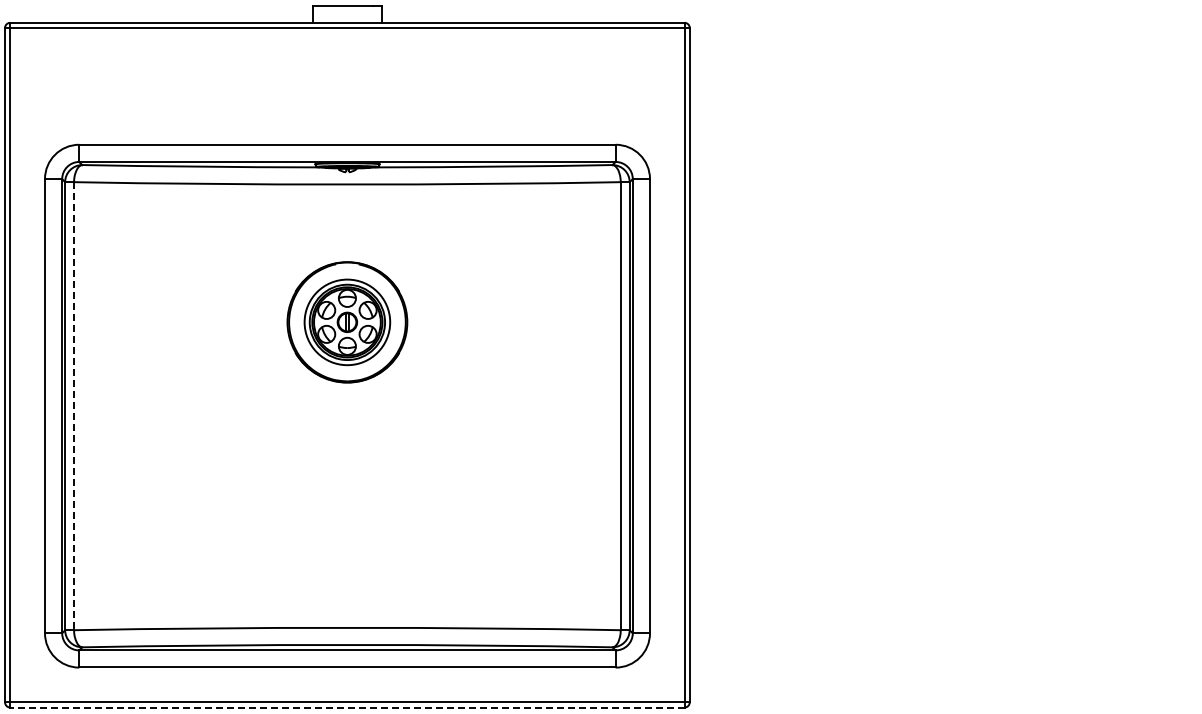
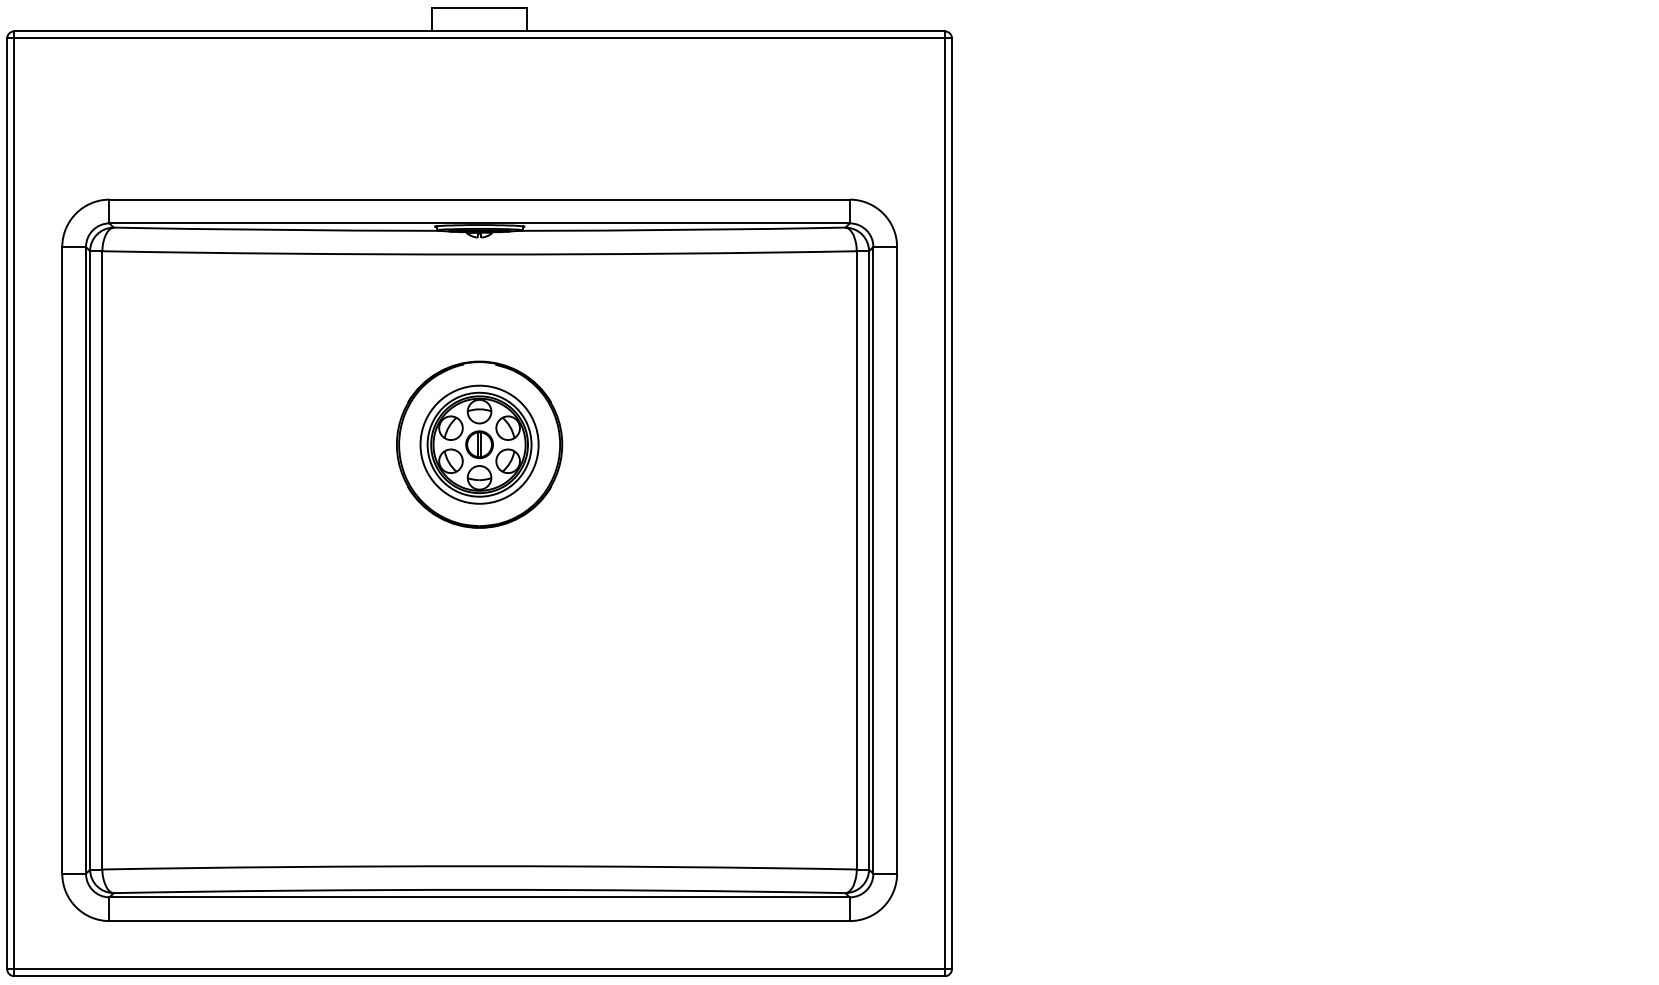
line: (74, 406) -> (102, 560), dashed -> solid
line: (346, 707) -> (478, 976), dashed -> solid

